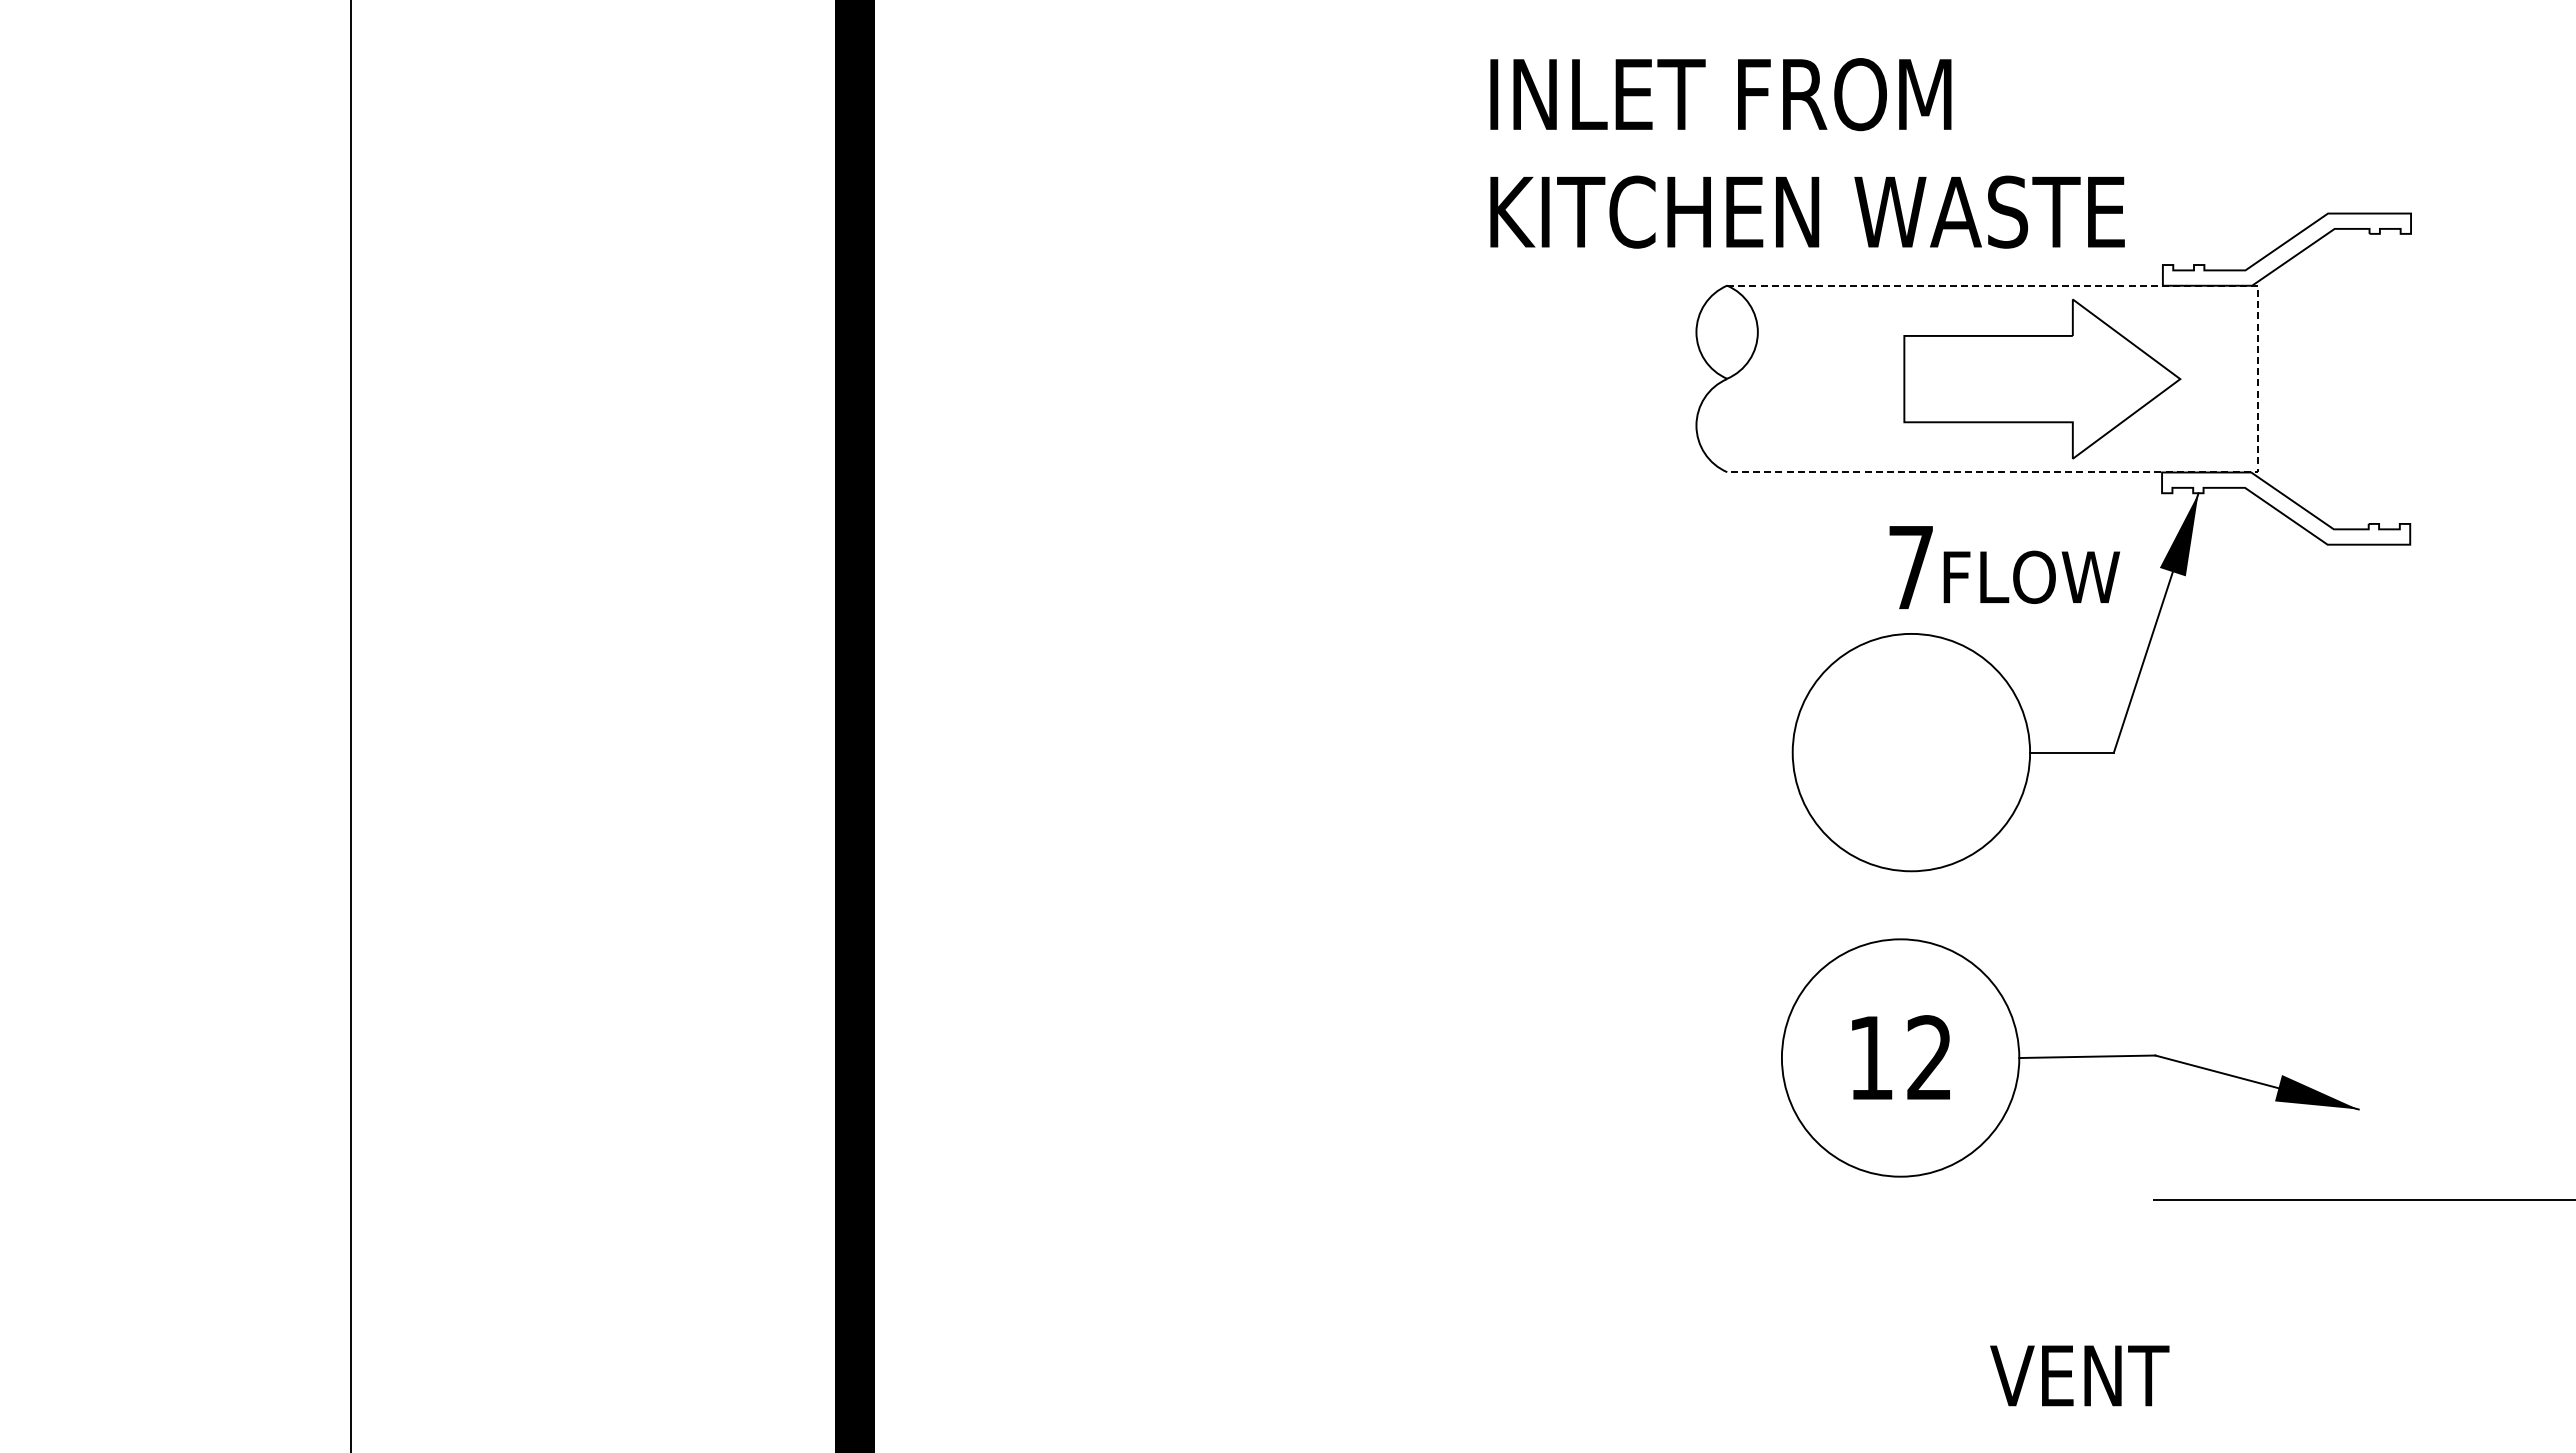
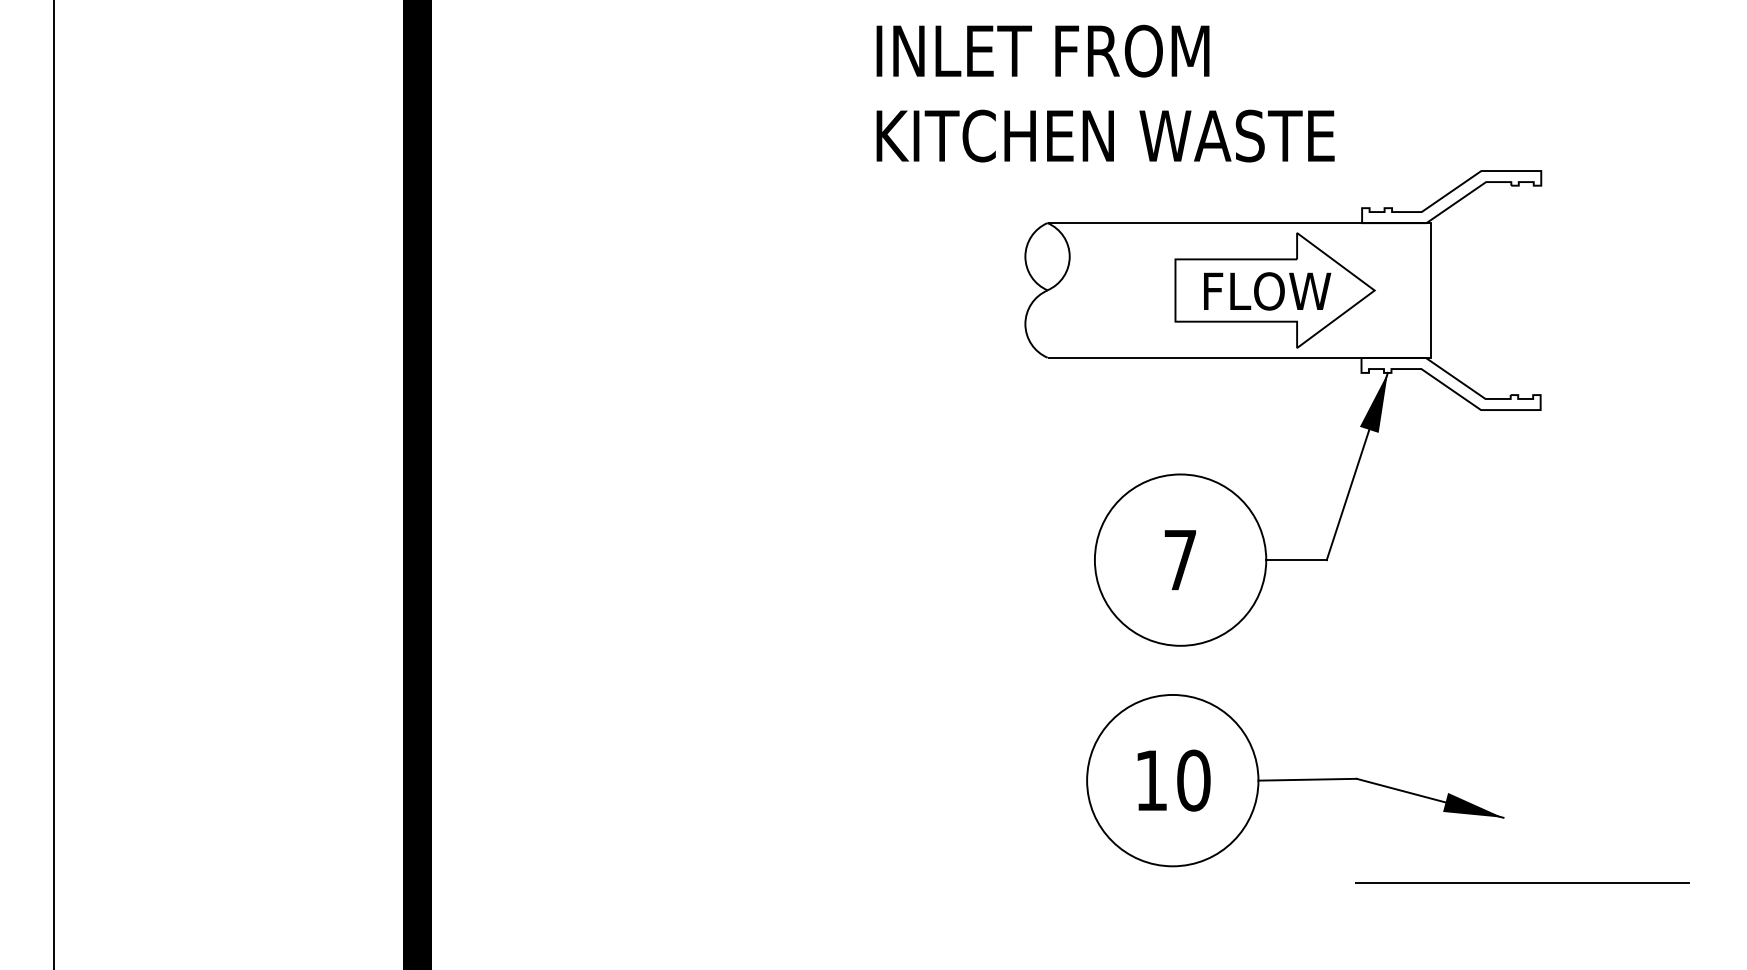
text: (1807, 153) -> (1105, 93), moved
line: (2257, 379) -> (1430, 290), dashed -> solid
text: (1910, 567) -> (1179, 560), moved
text: (2031, 576) -> (1267, 290), moved
text: (1929, 1058) -> (1193, 780), 12 -> 10

